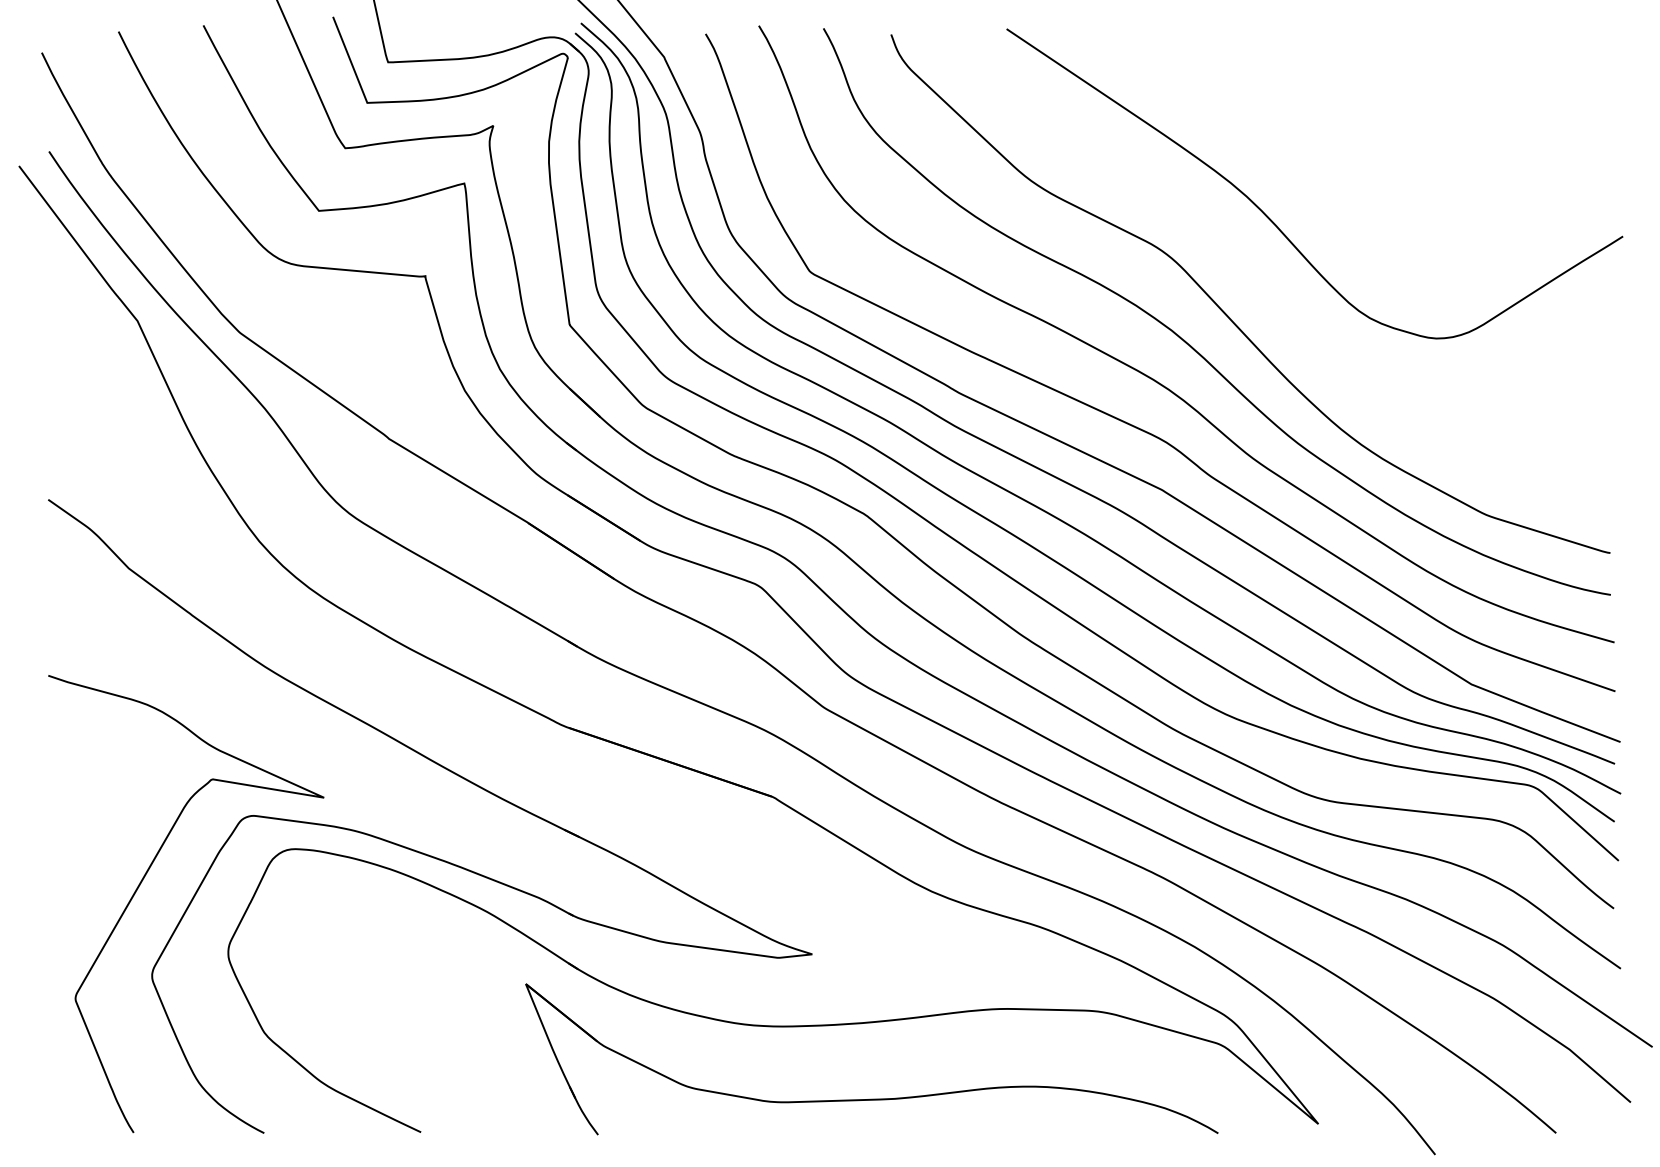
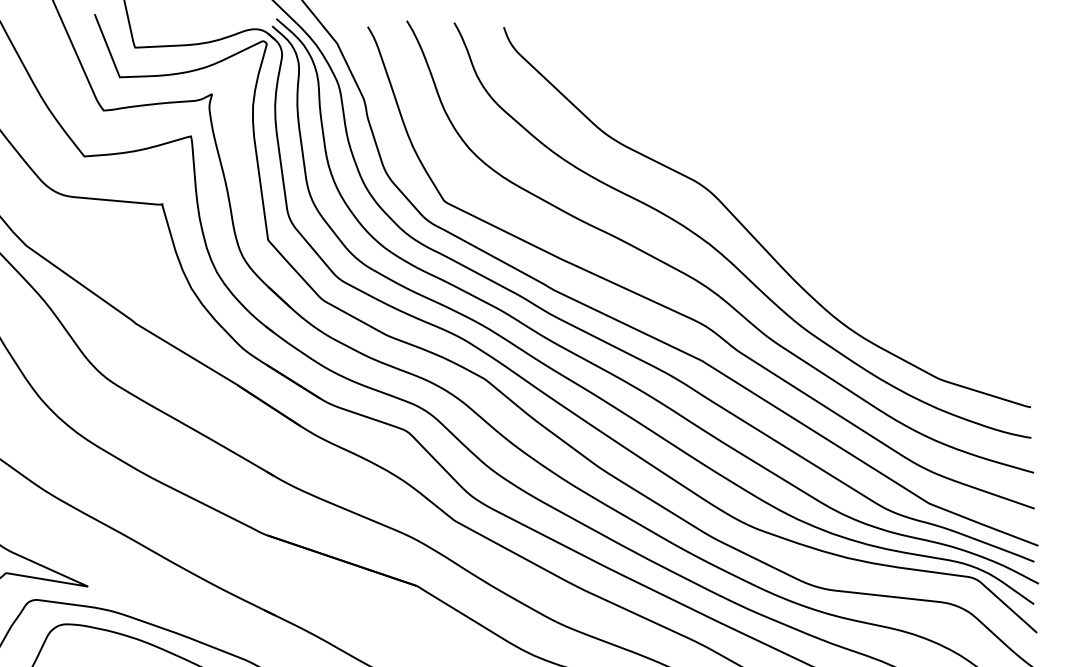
curve: (1274, 222) -> (784, 164), removed

